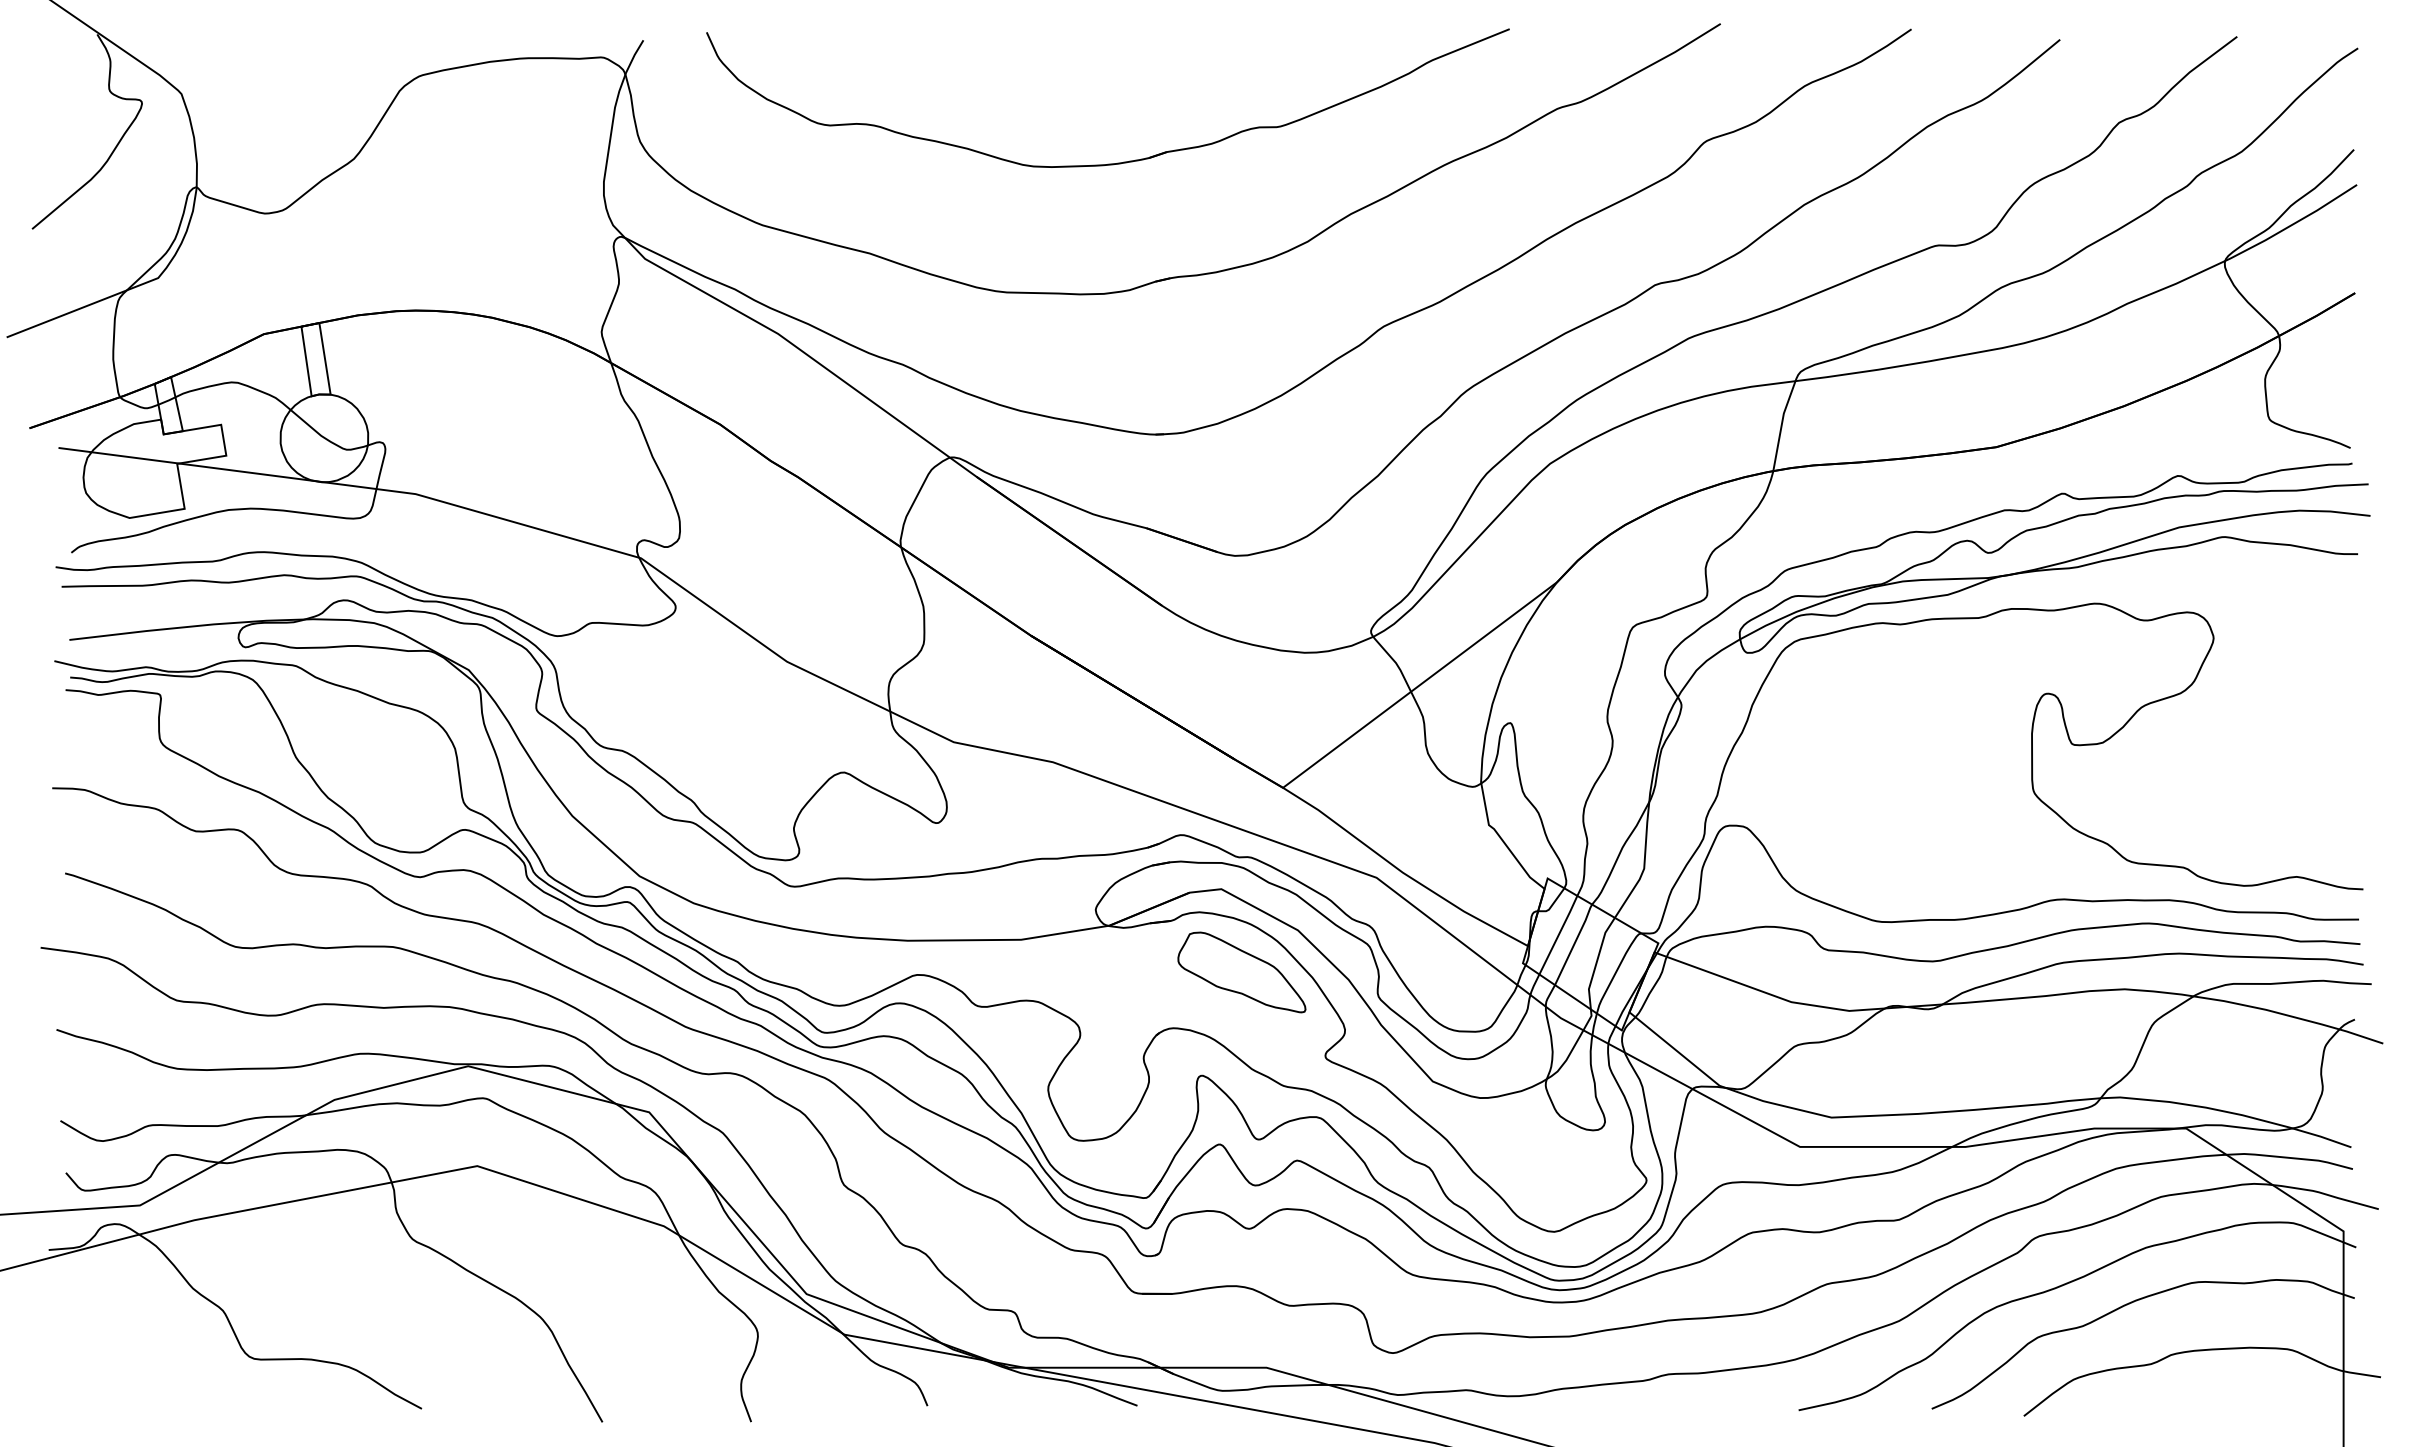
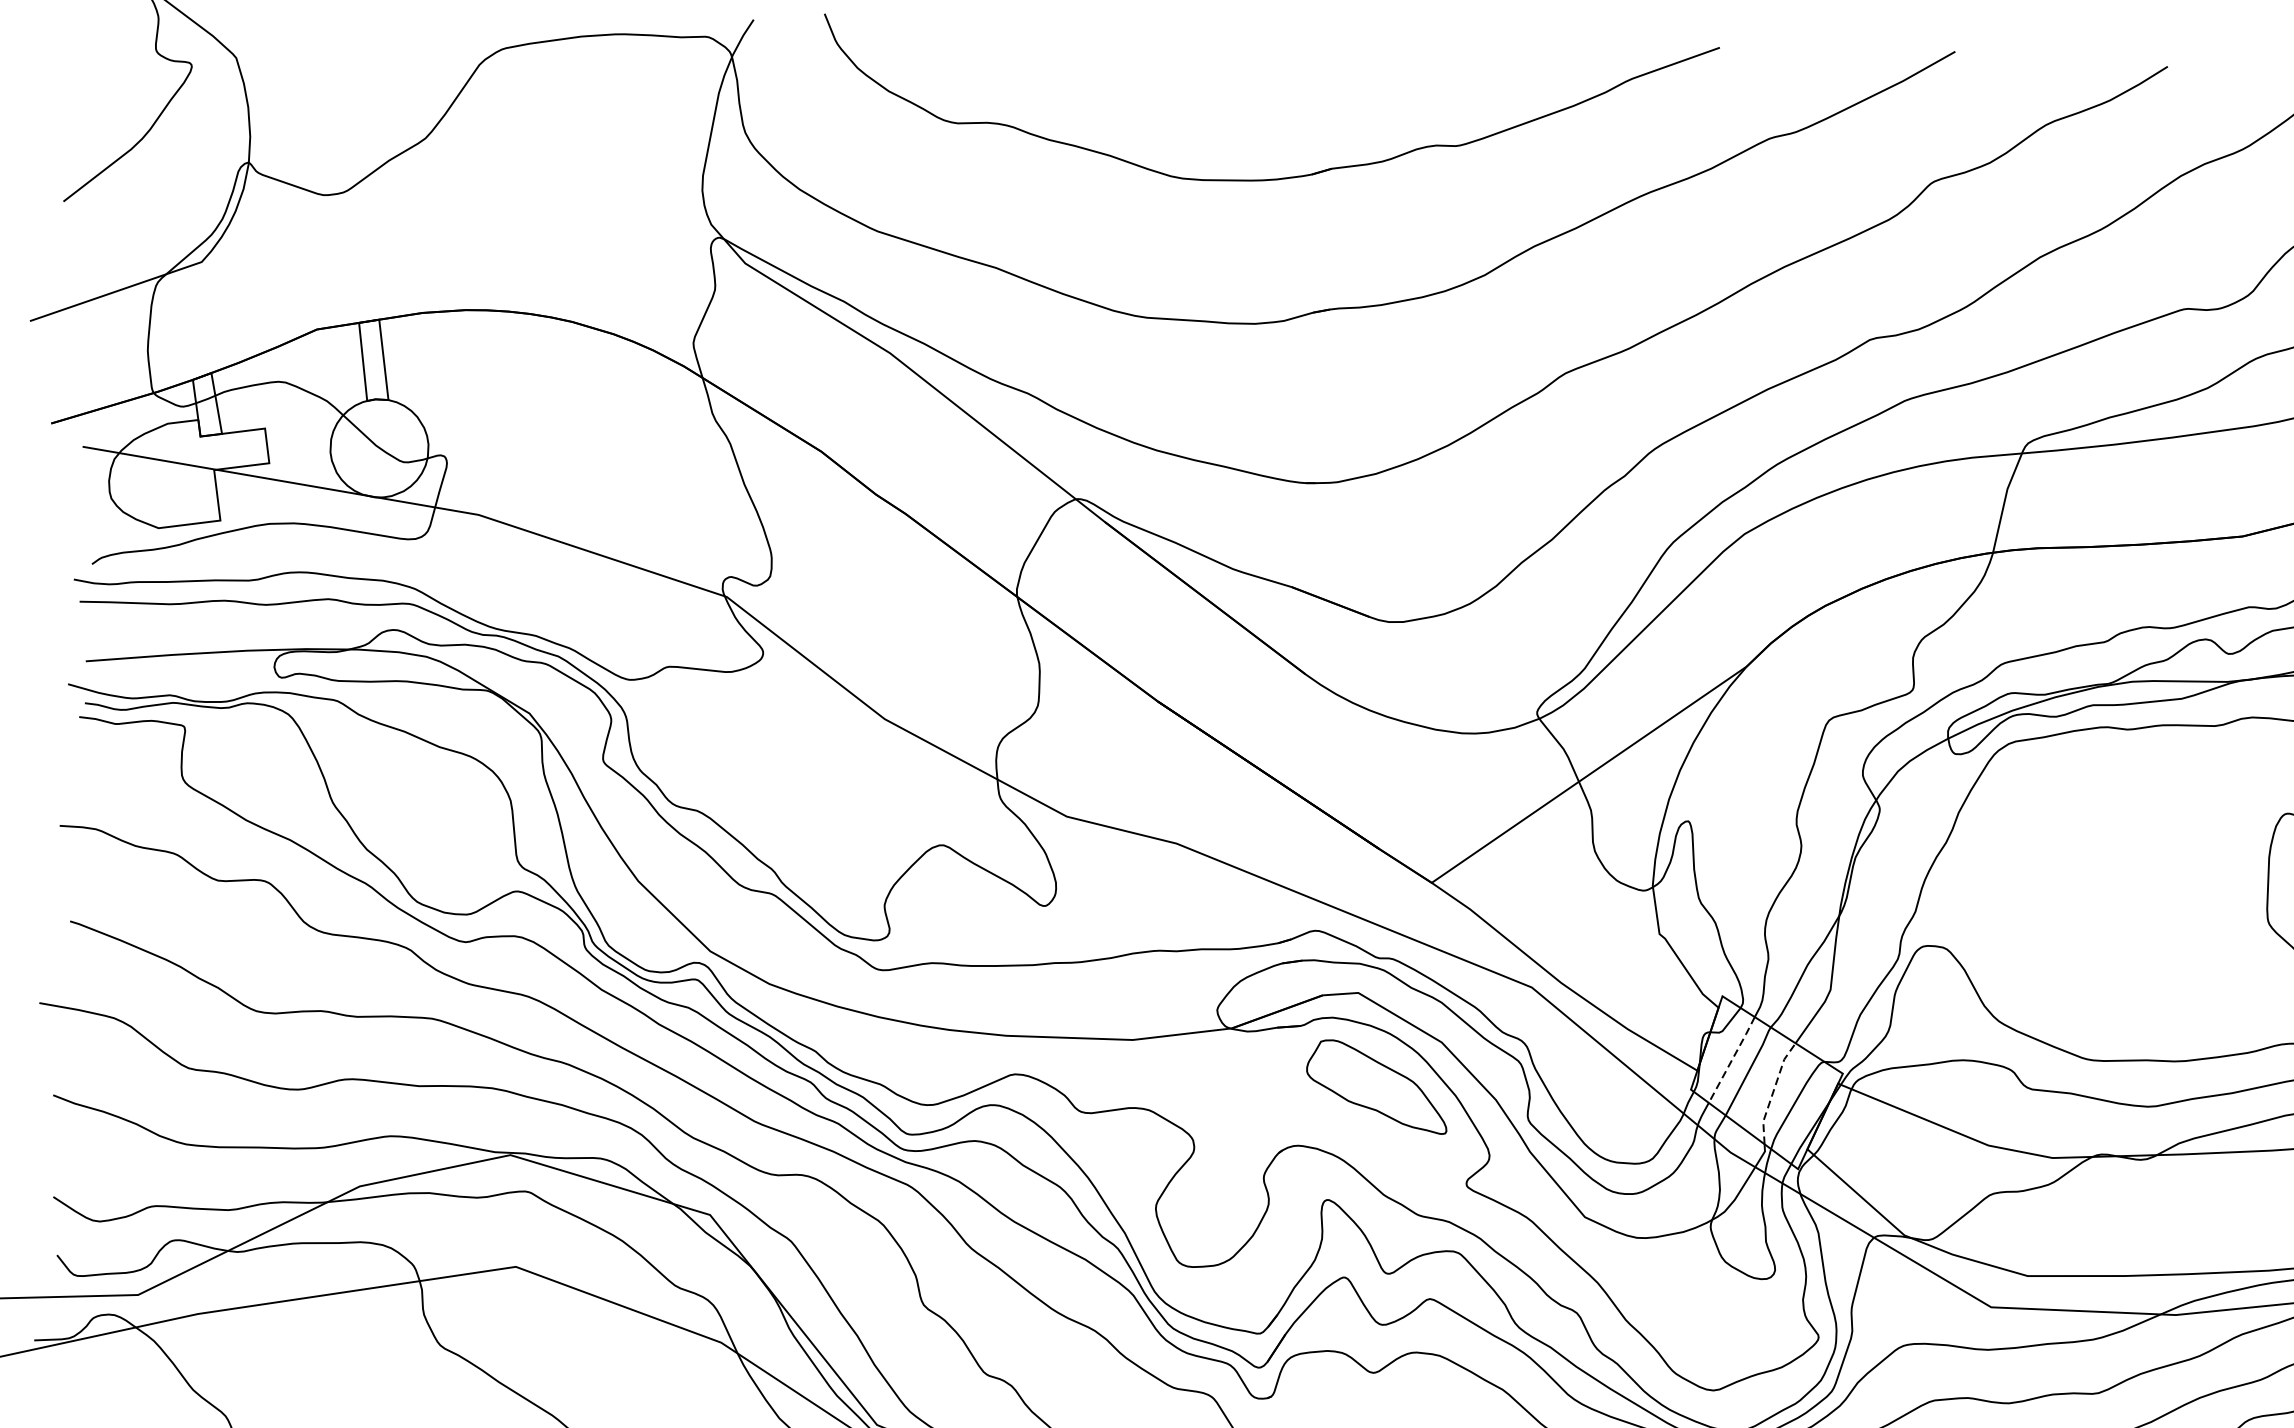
line: (1558, 935) -> (1731, 1060), solid -> dashed
line: (1596, 962) -> (1773, 1092), solid -> dashed

